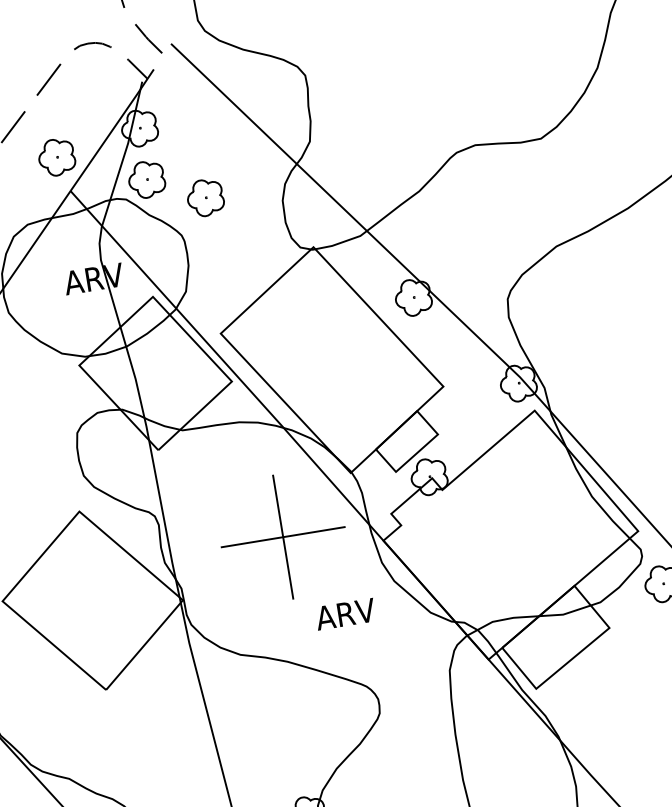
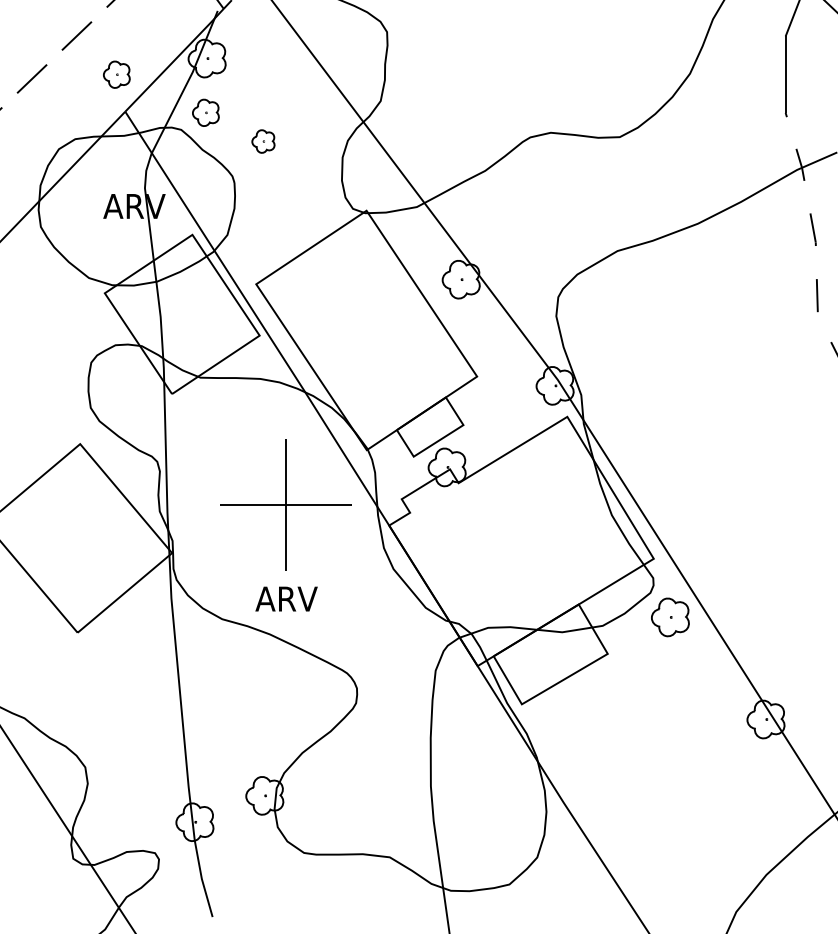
part: (56, 157) -> (116, 74), size x0.7
part: (146, 179) -> (205, 112), size x0.7
part: (205, 197) -> (263, 141), size x0.6
text: (345, 613) -> (286, 598), moved

